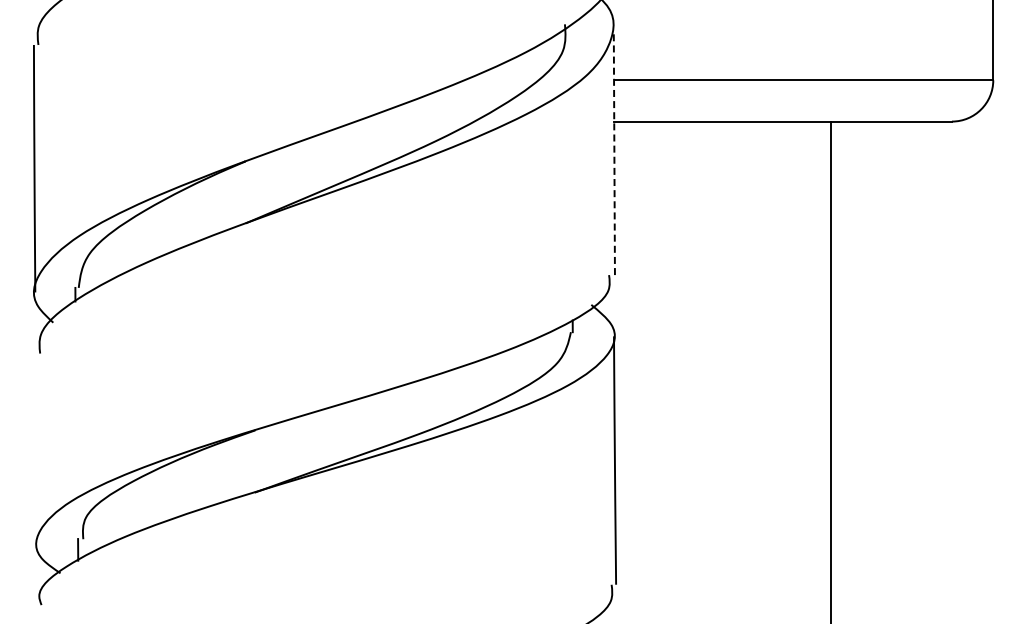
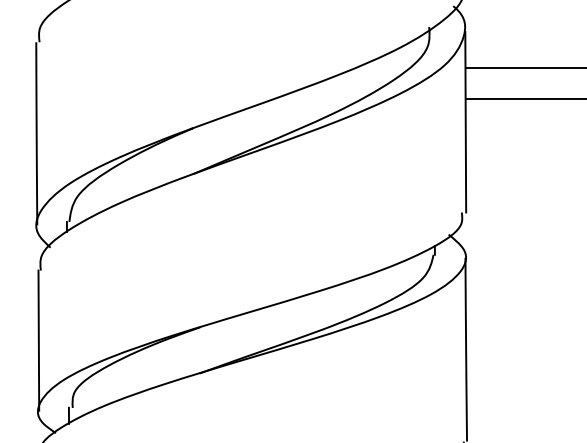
line: (614, 153) -> (465, 122), dashed -> solid
line: (36, 448) -> (38, 340), added

